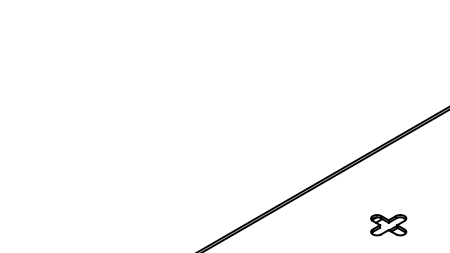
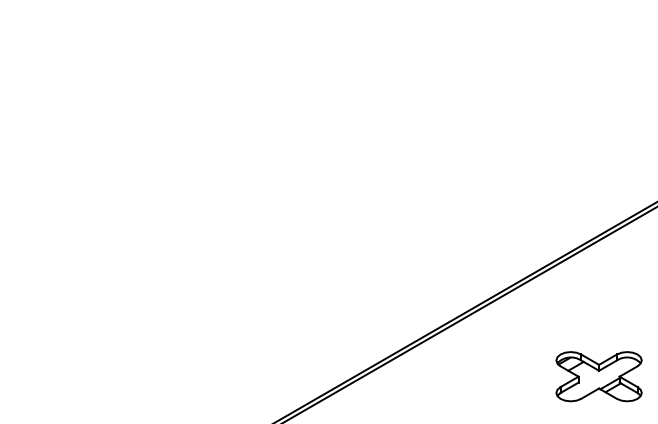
part: (388, 224) -> (598, 375), size x1.43

